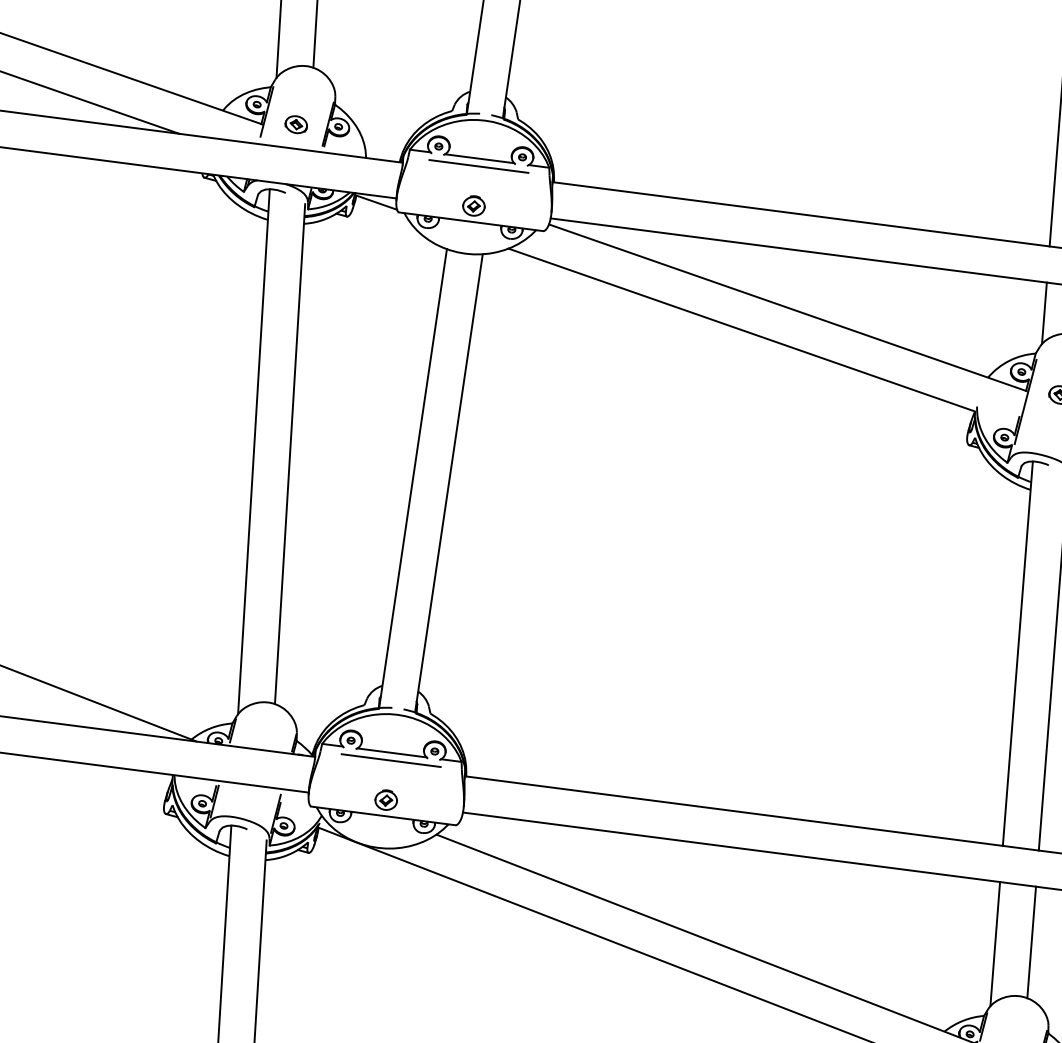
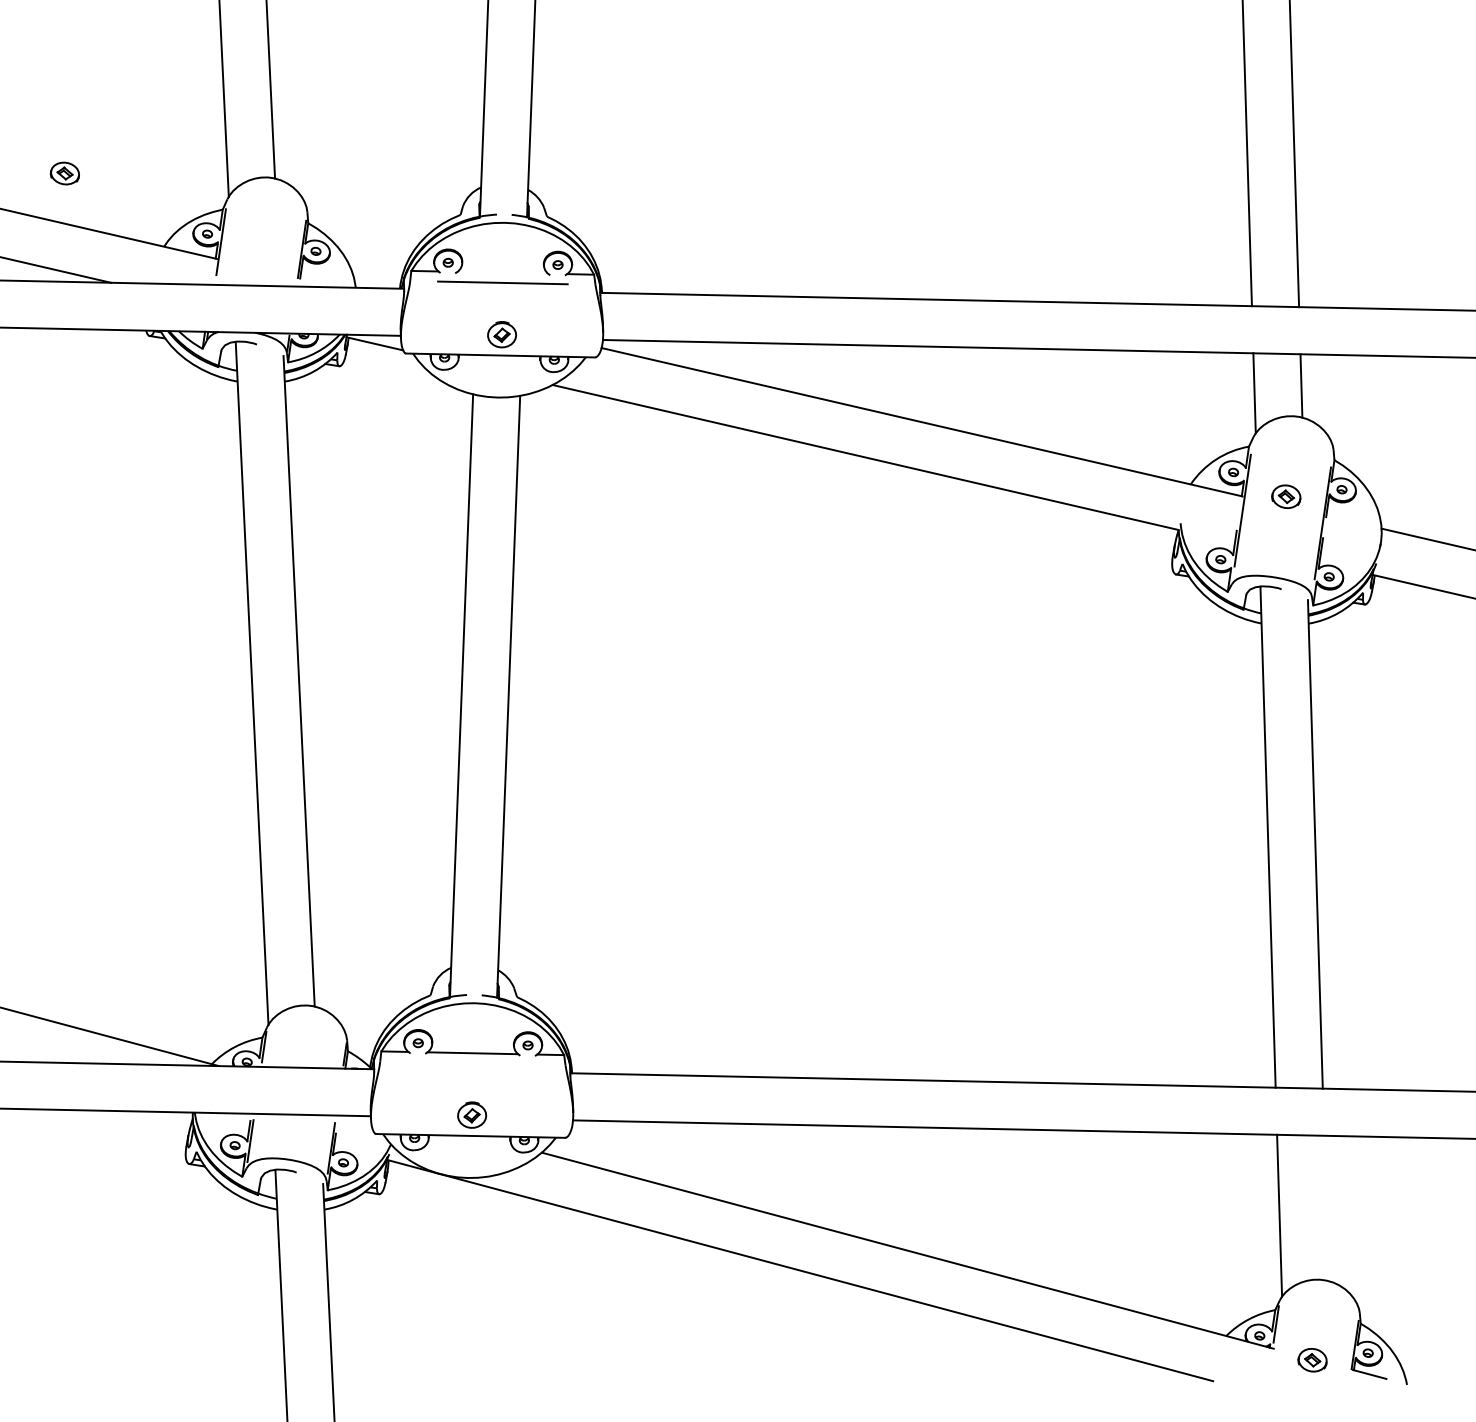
part: (295, 124) -> (64, 173), moved
line: (479, 158) -> (502, 272), removed
line: (390, 760) -> (472, 1063), removed
line: (1031, 942) -> (1326, 1208), removed

